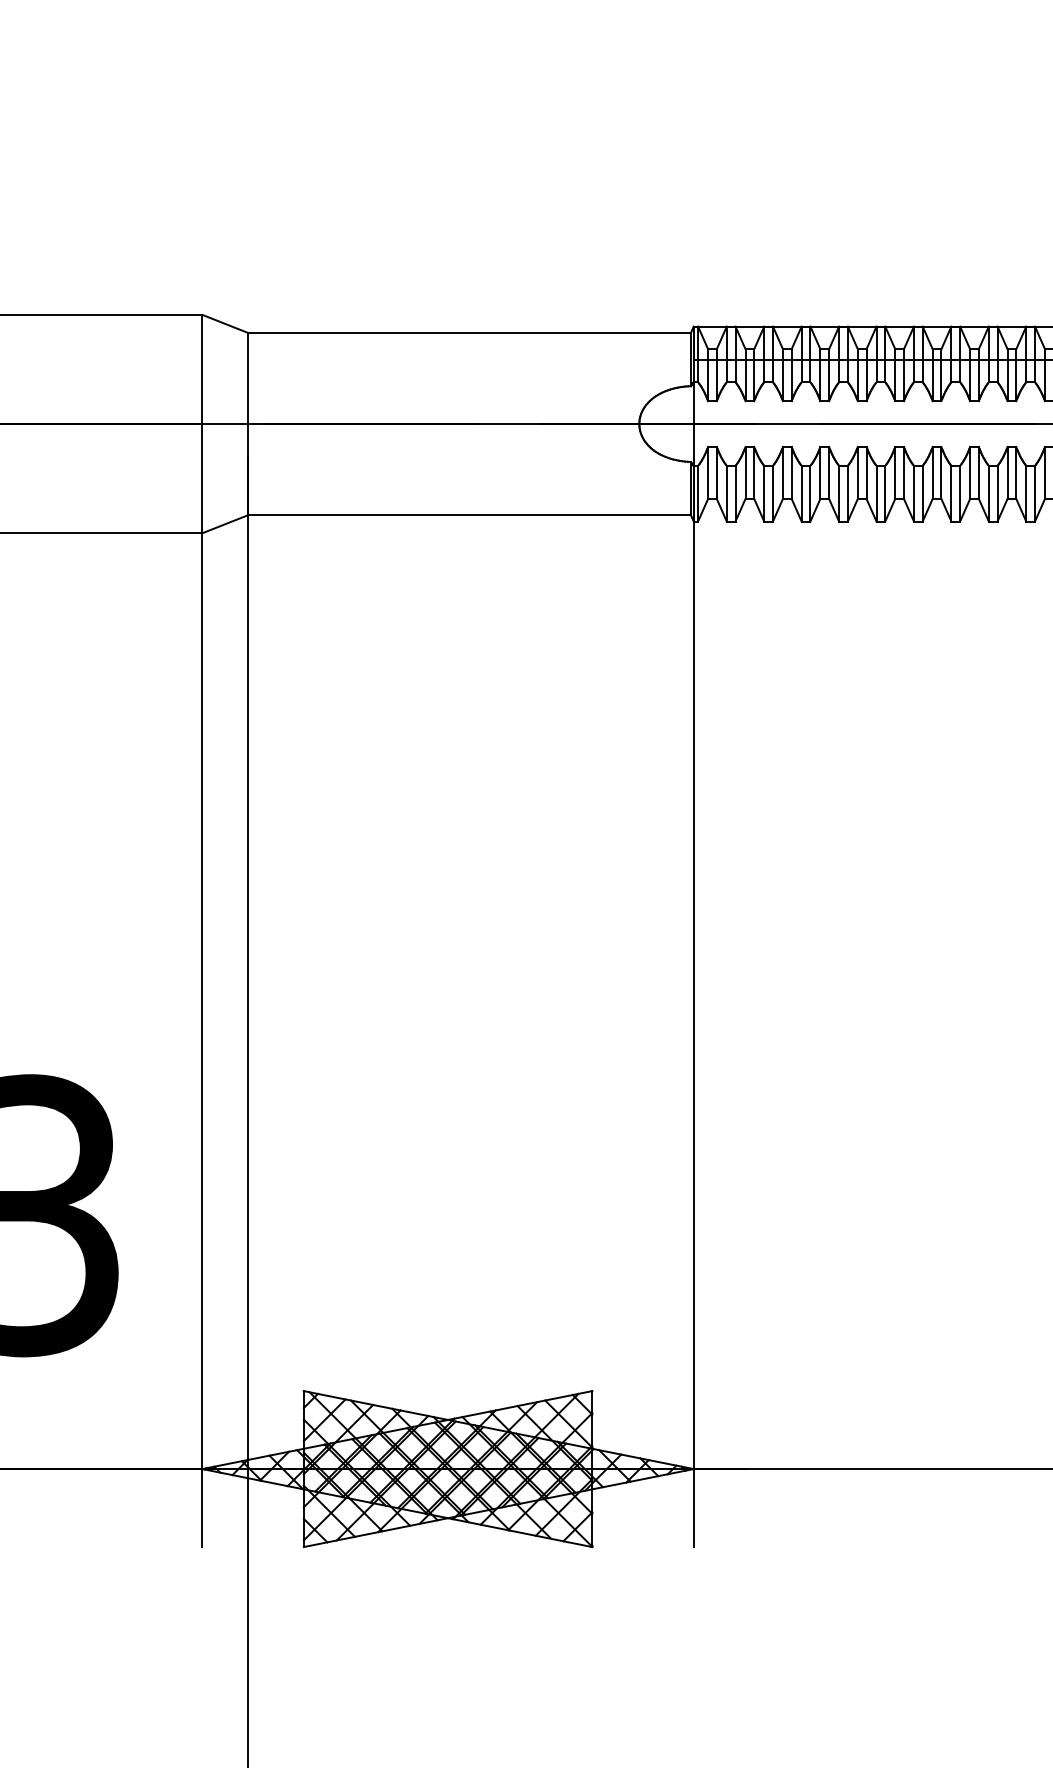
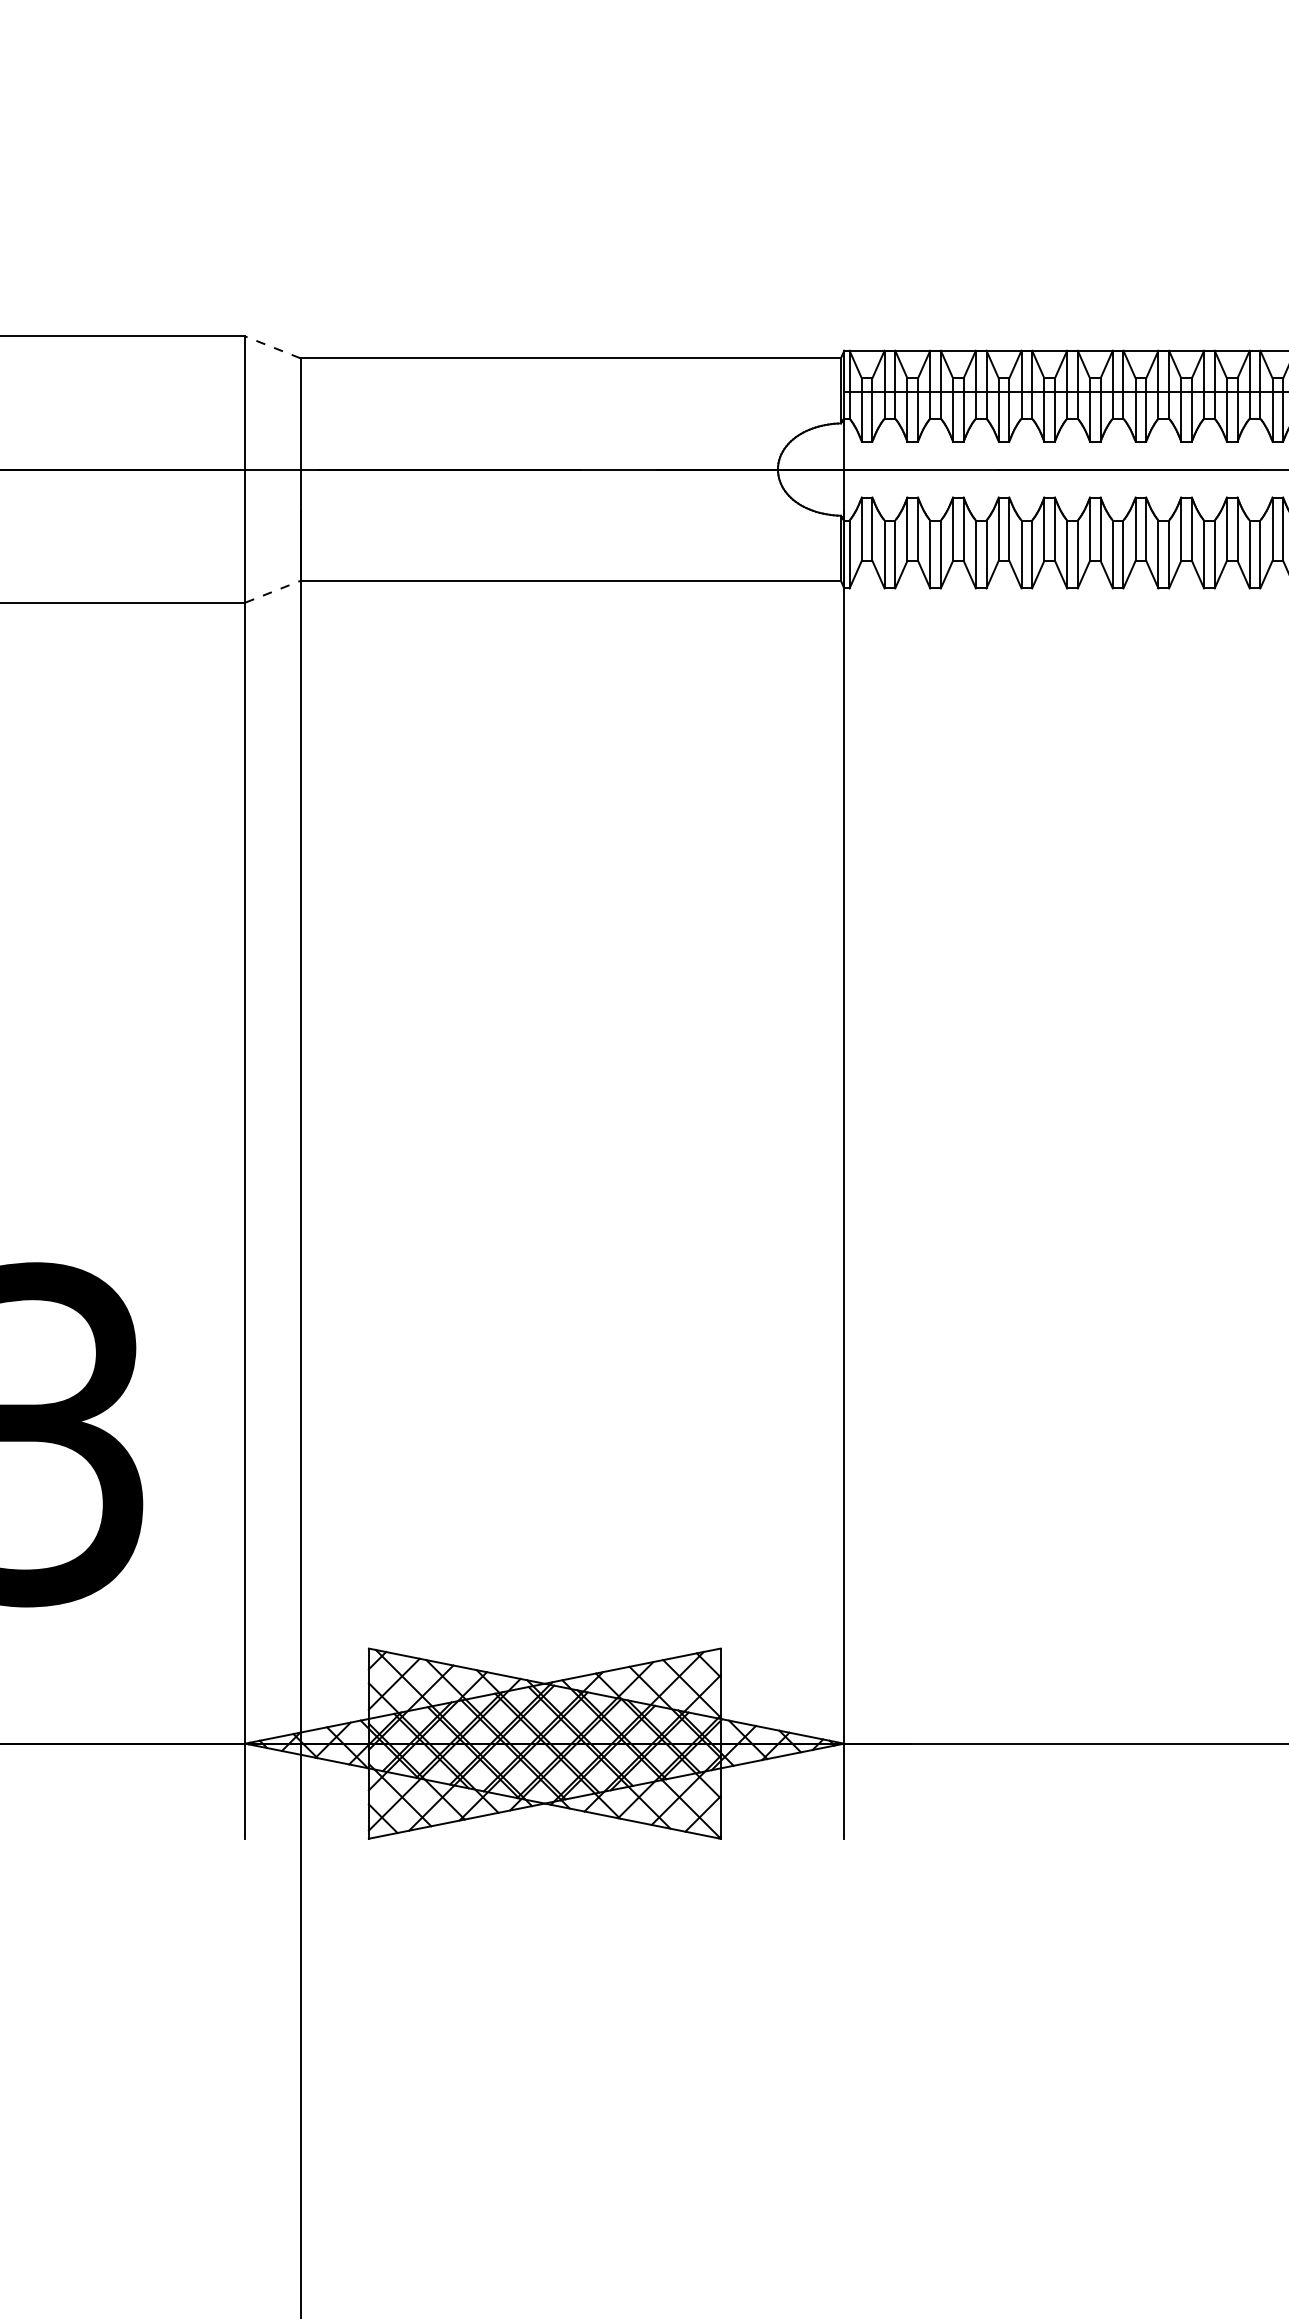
line: (224, 323) -> (272, 347), solid -> dashed
line: (224, 524) -> (272, 591), solid -> dashed

